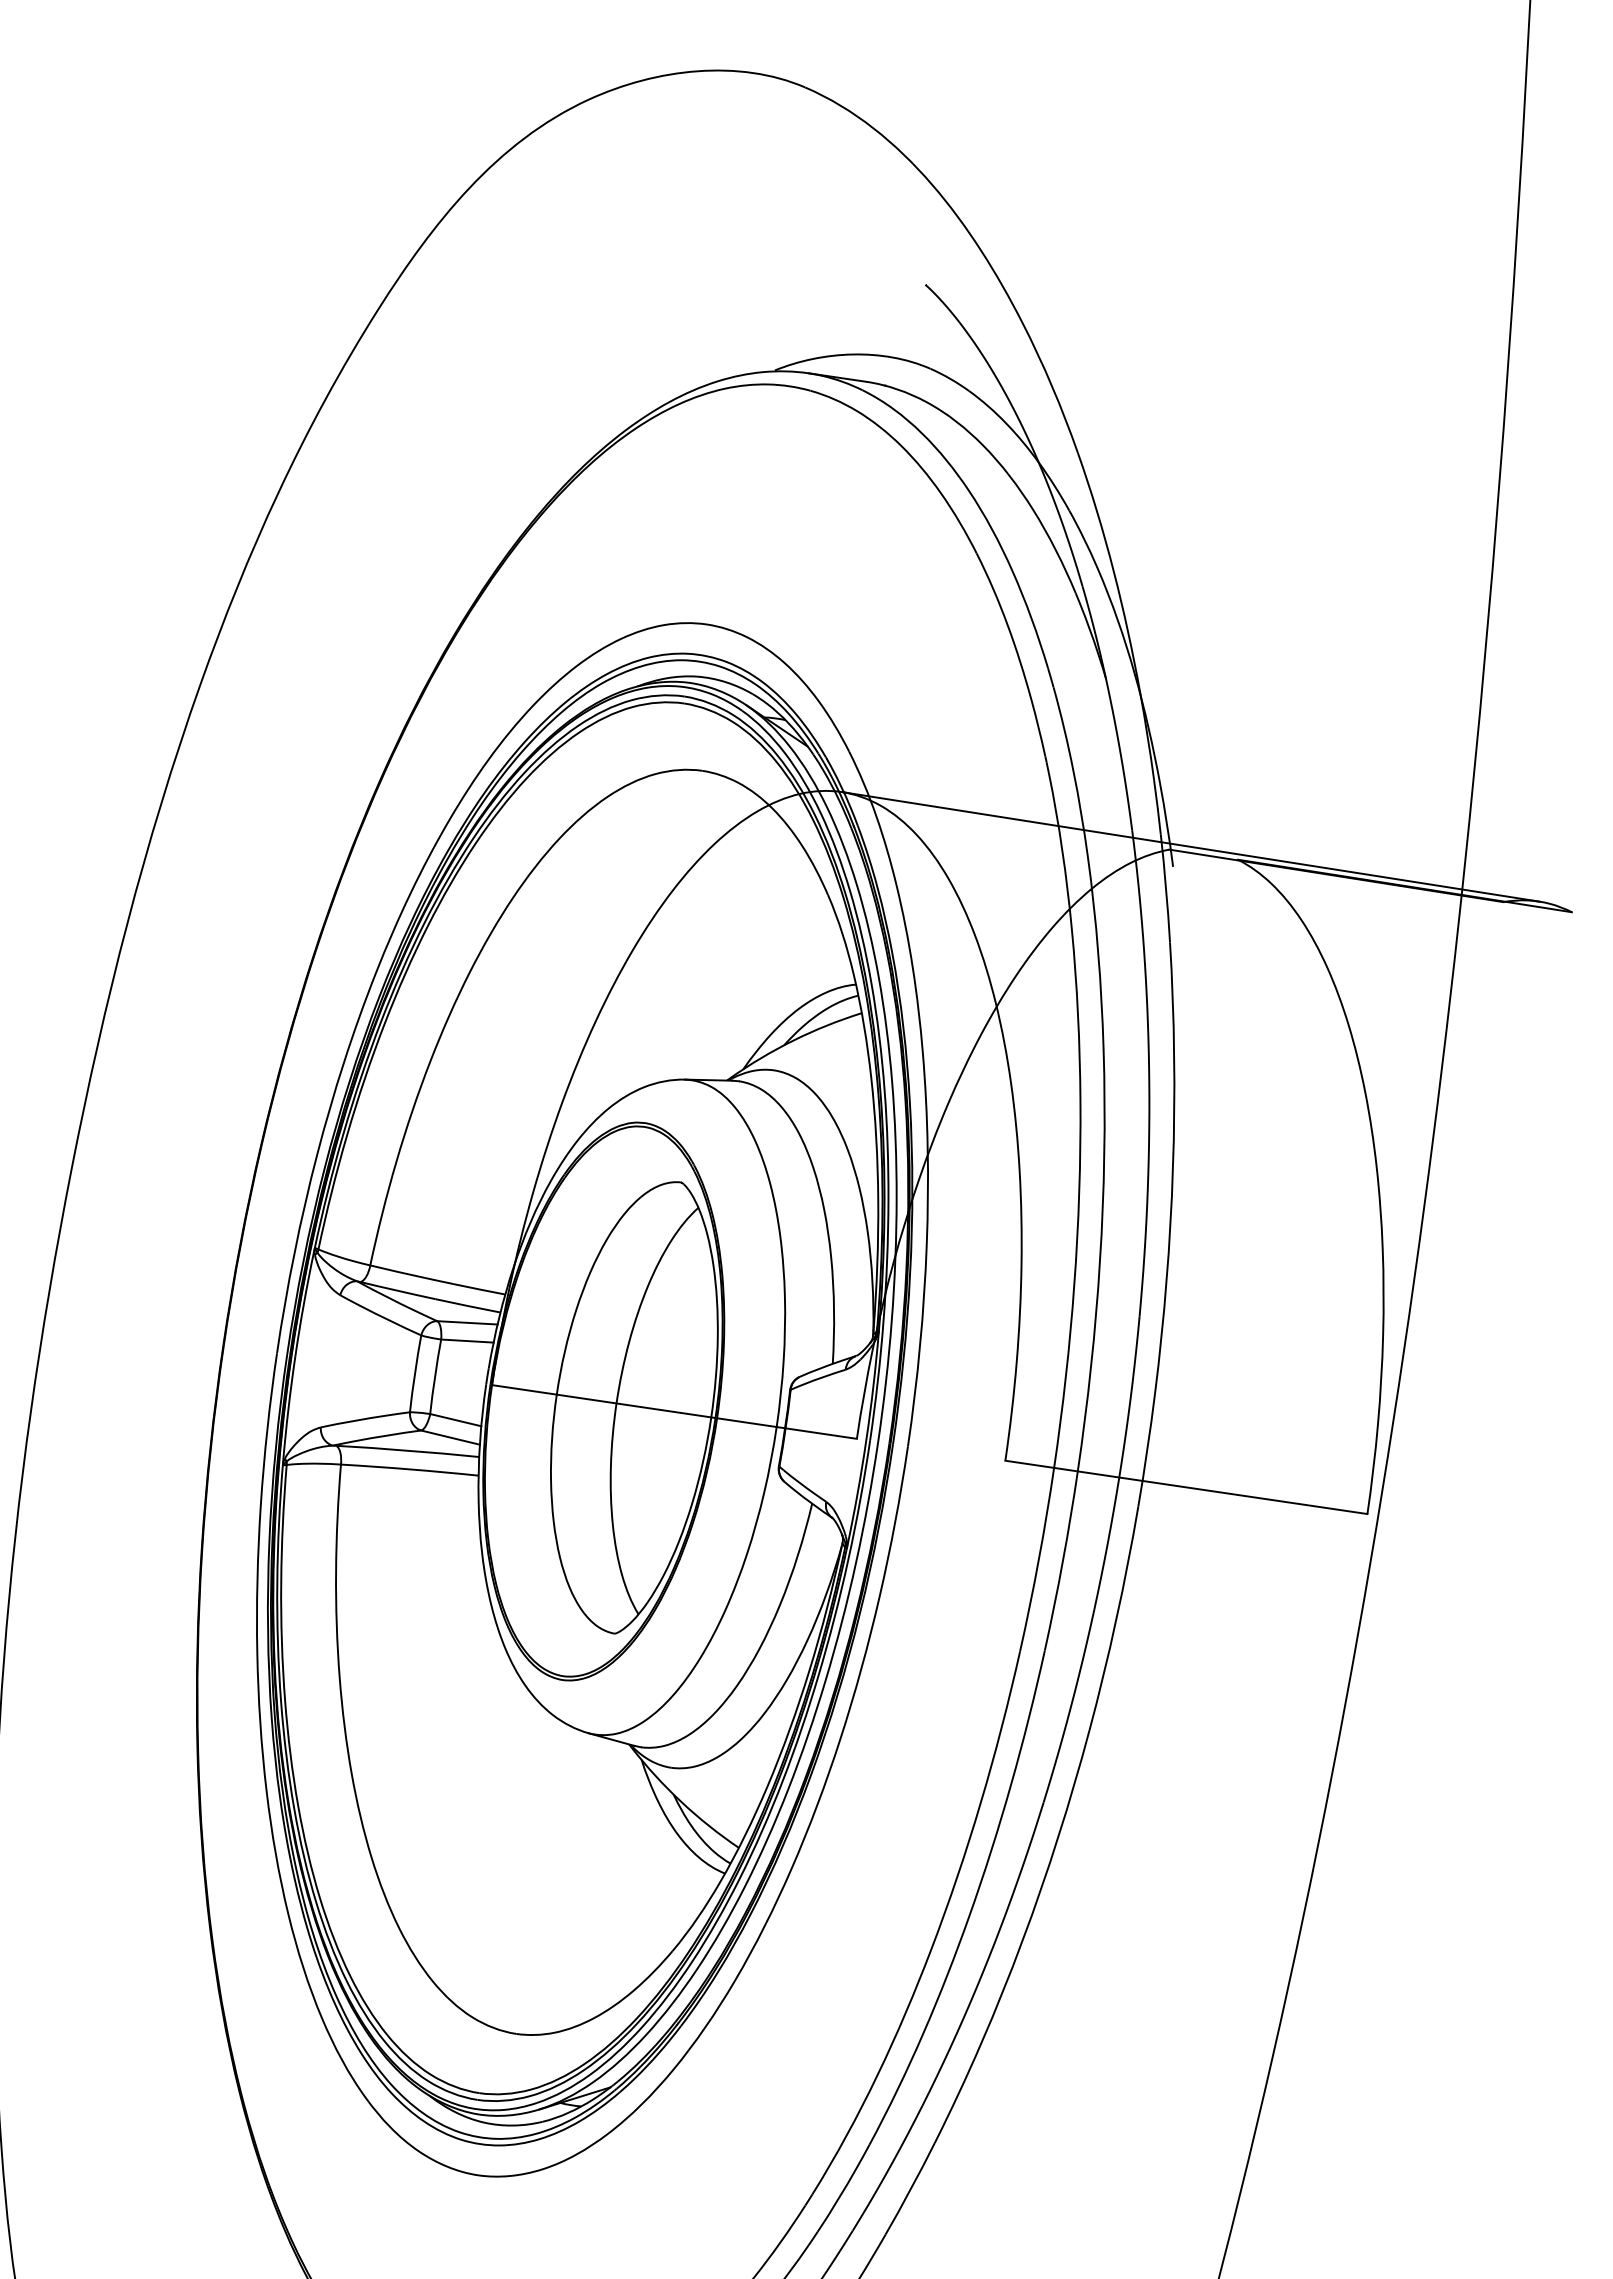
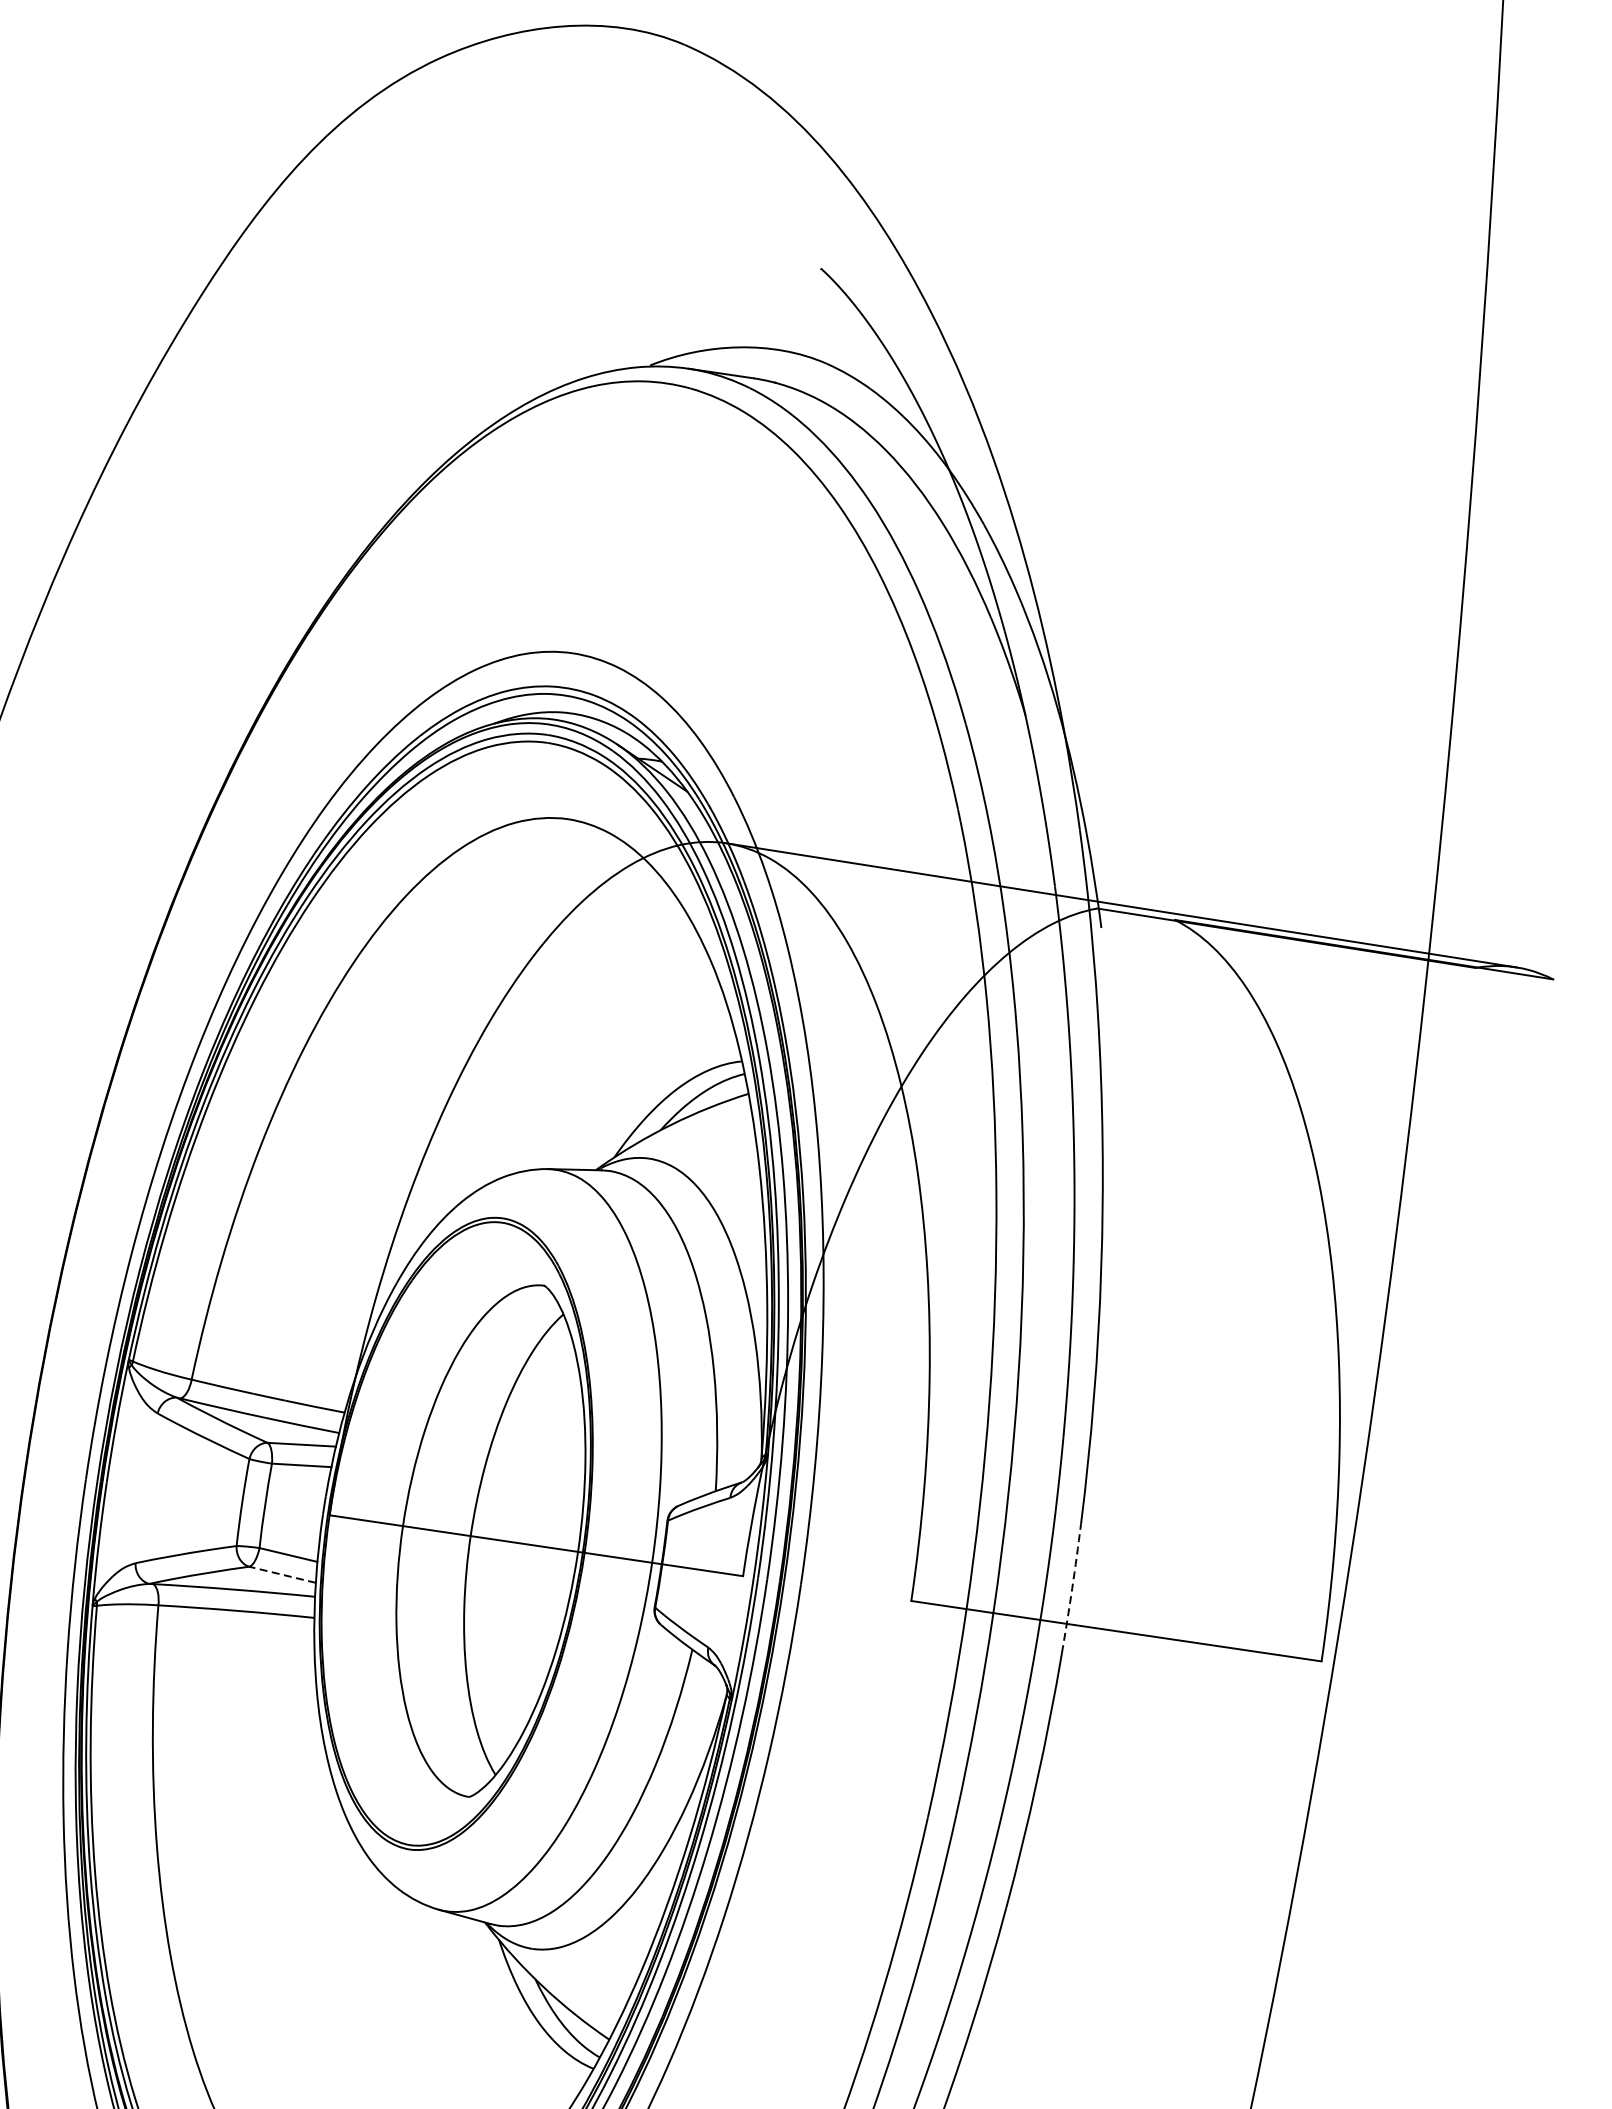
line: (450, 1437) -> (282, 1574), solid -> dashed
arc: (1147, 1449) -> (1072, 1588), solid -> dashed

